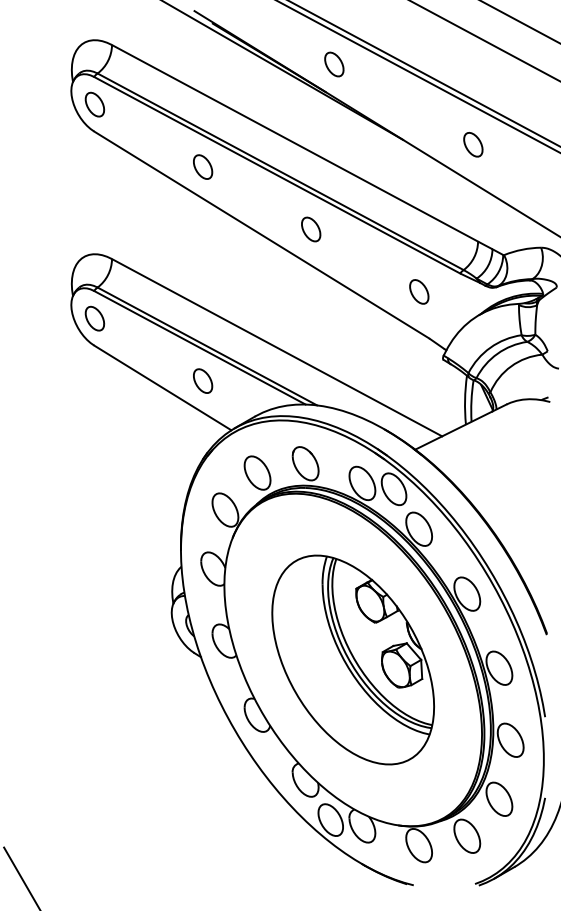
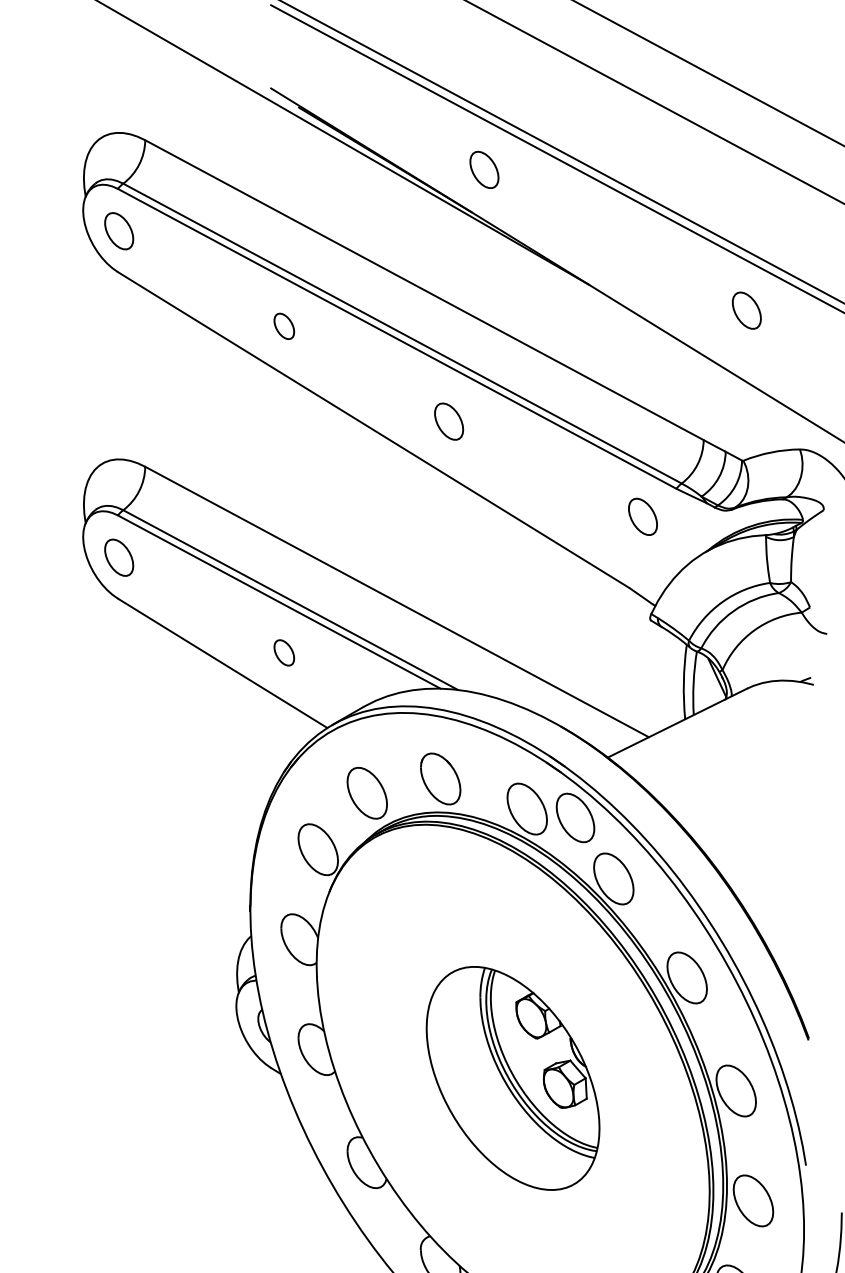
part: (473, 144) -> (747, 310), moved
part: (203, 166) -> (284, 325), size x0.7
part: (419, 291) -> (643, 516), moved
part: (203, 380) -> (284, 652), size x0.7
part: (352, 659) -> (512, 1077), size x0.7

